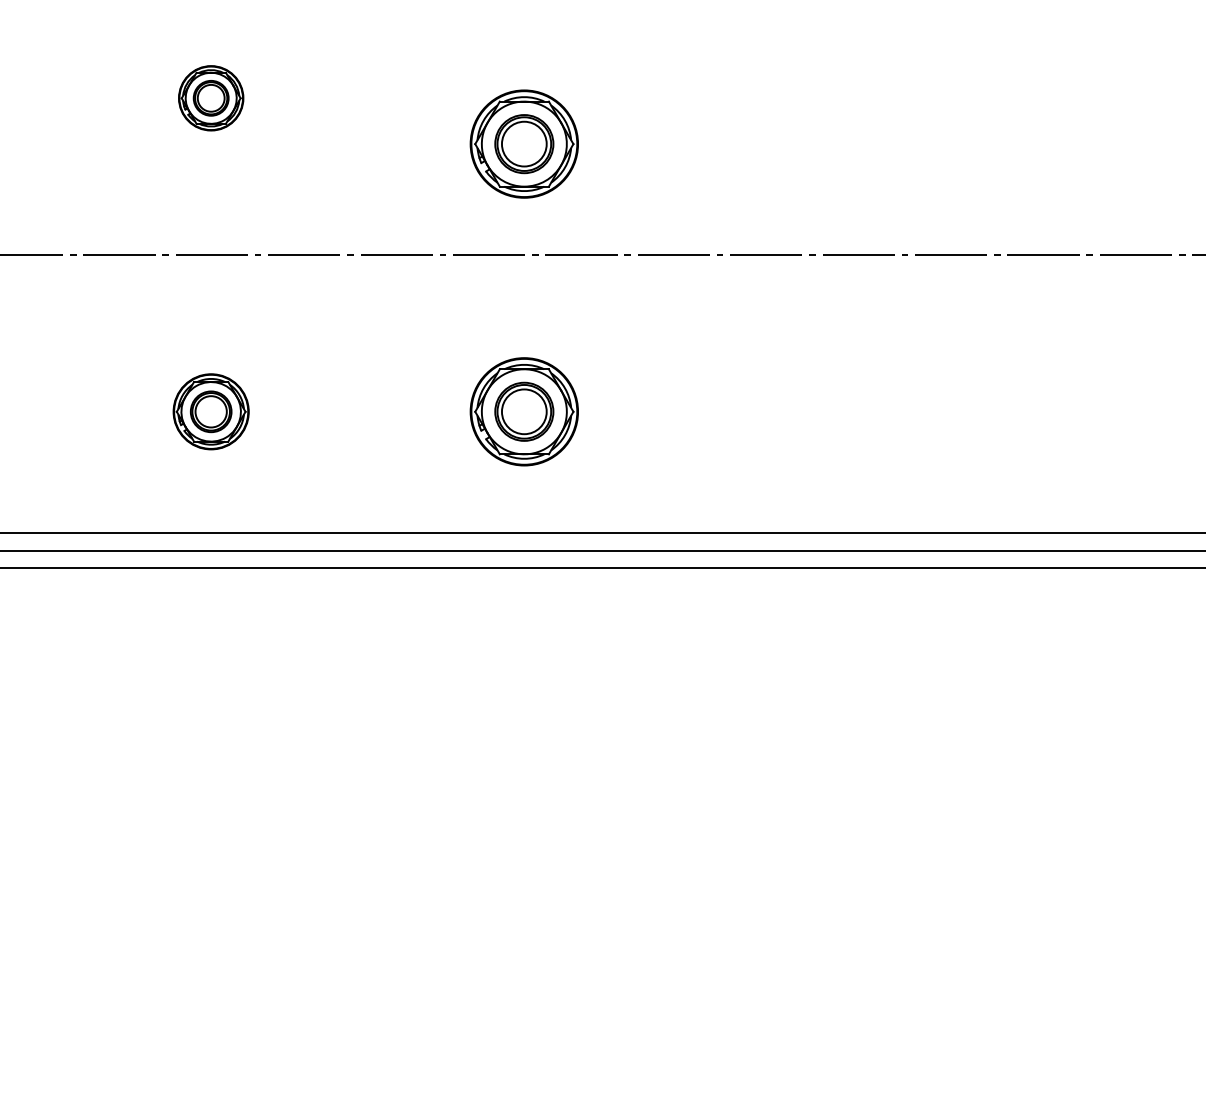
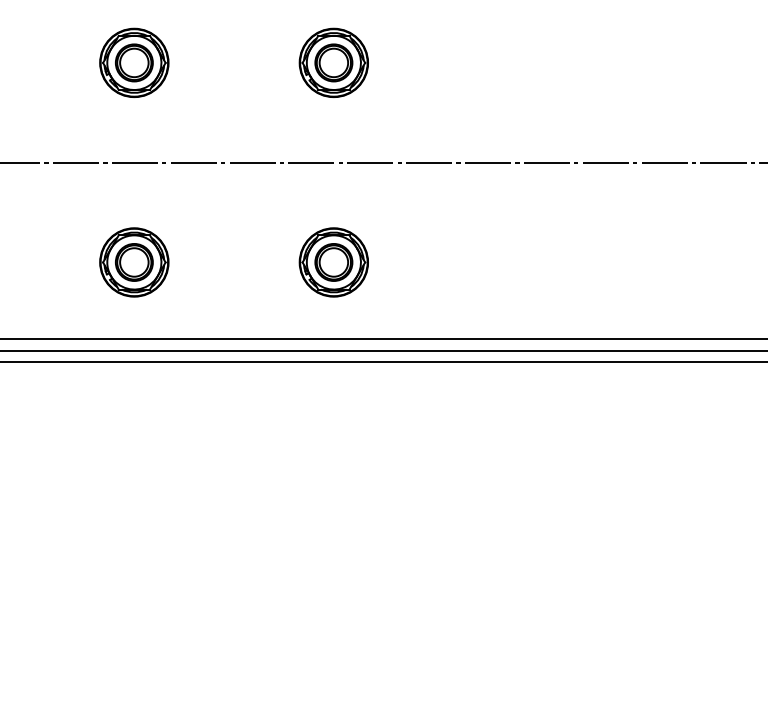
part: (211, 97) -> (134, 62), size x1.67
part: (523, 143) -> (333, 62), moved
part: (211, 411) -> (134, 262), size x1.43

